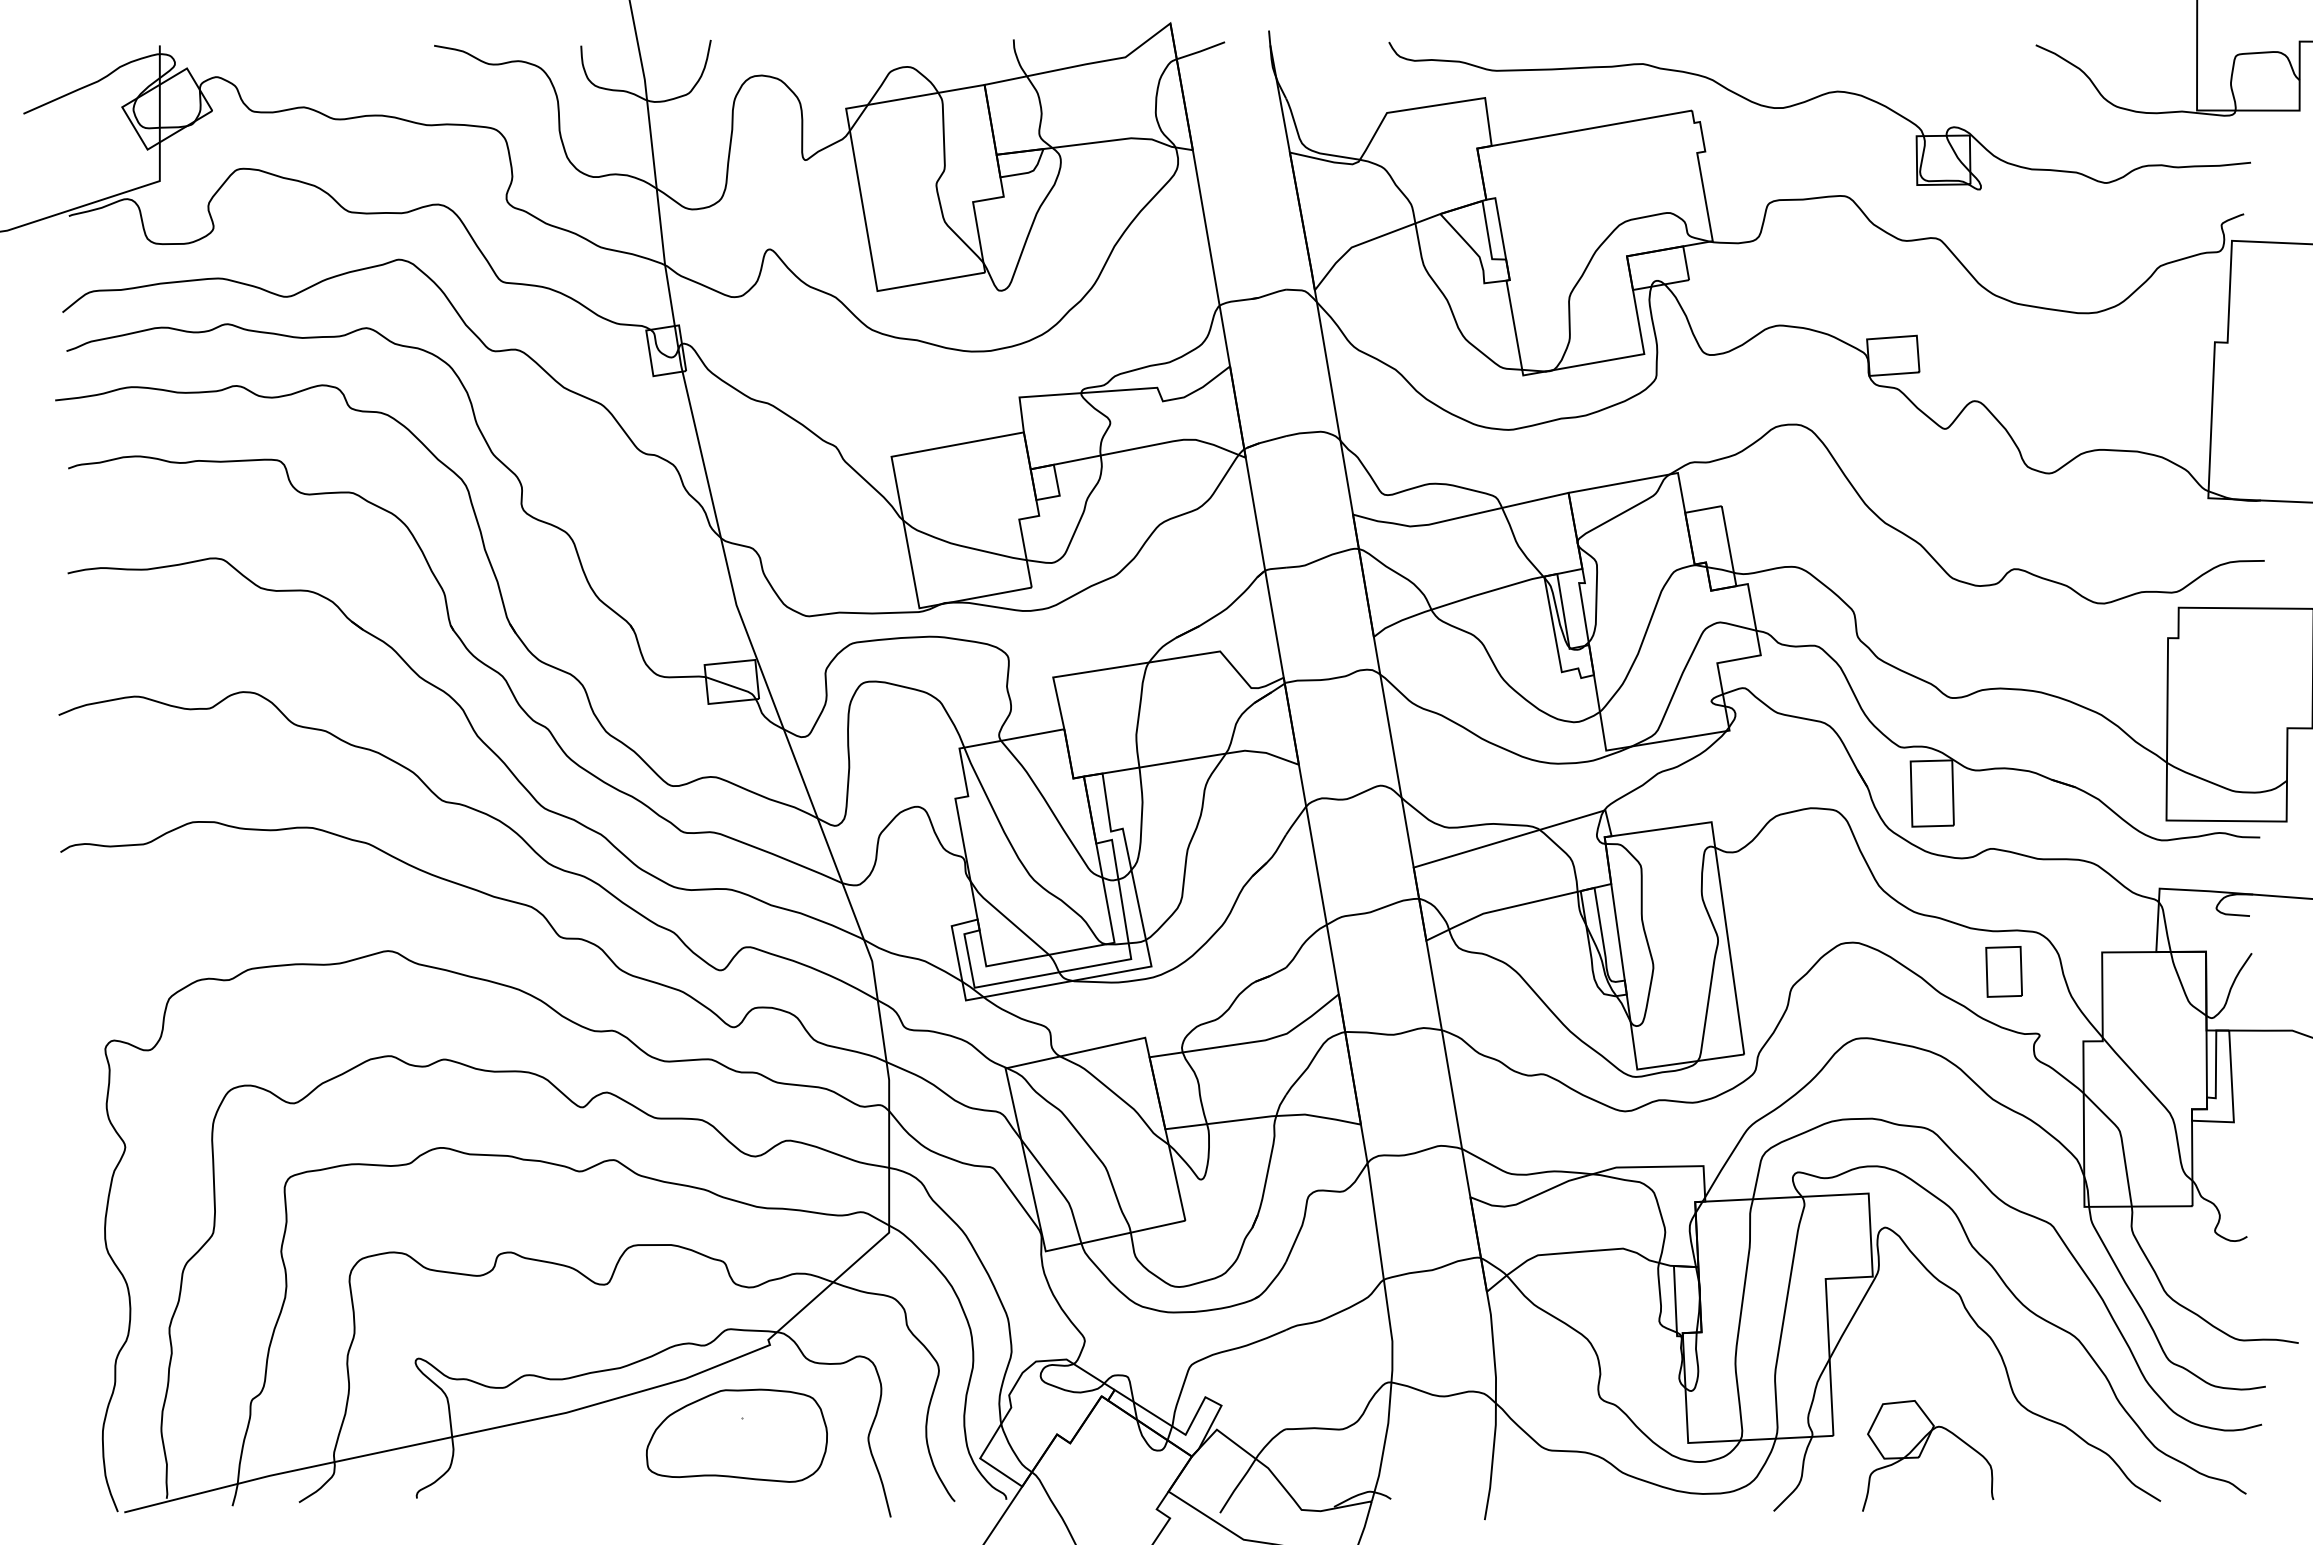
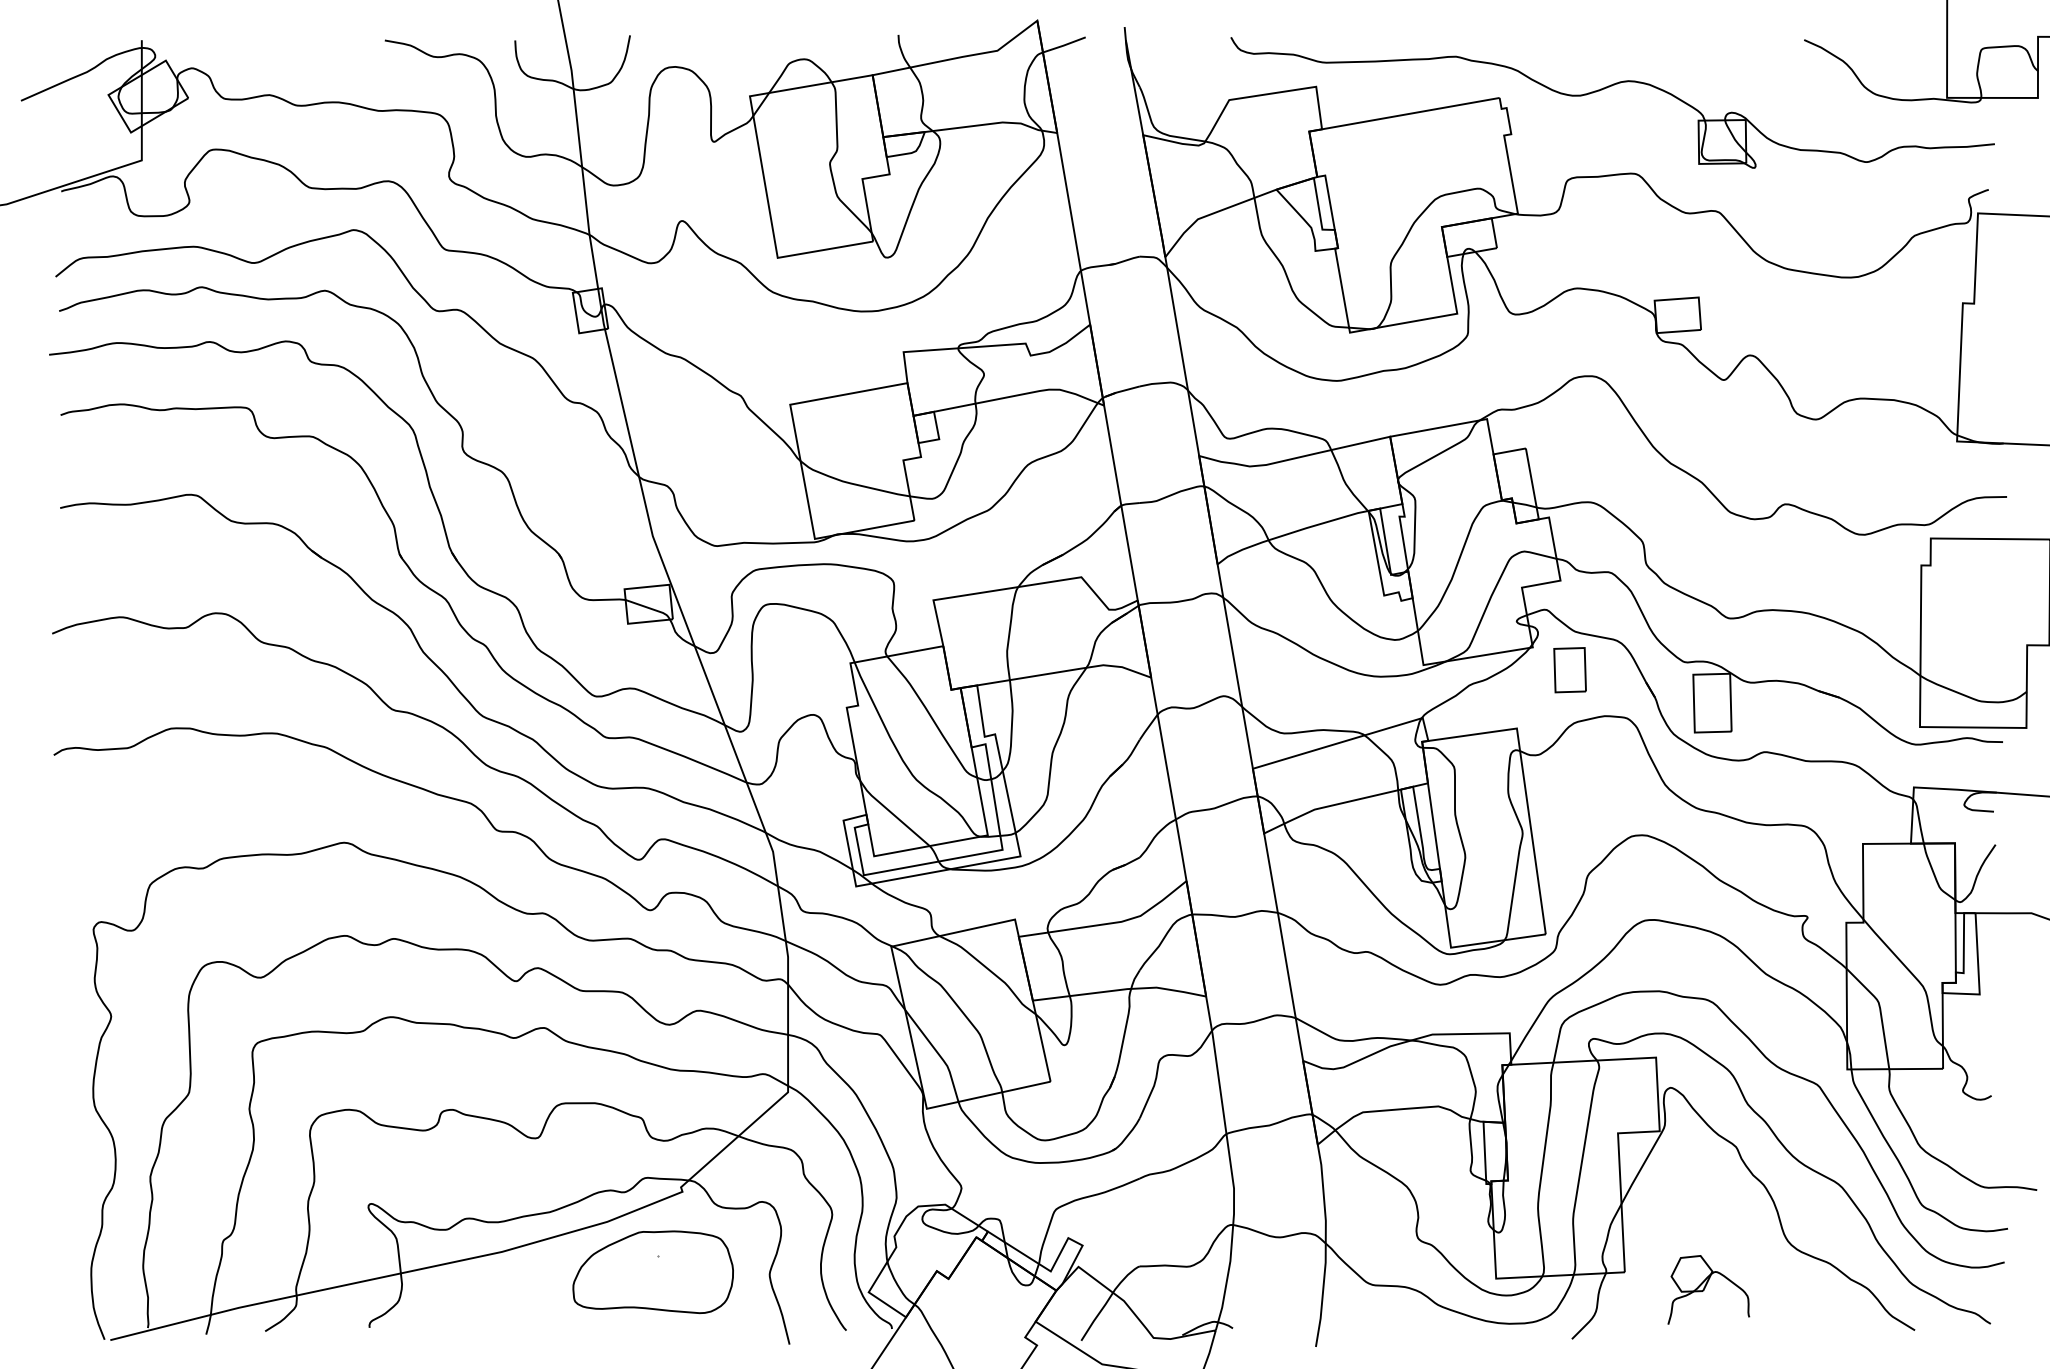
part: (2003, 972) -> (1569, 670), moved
part: (1927, 1455) -> (1708, 1289), size x0.7

